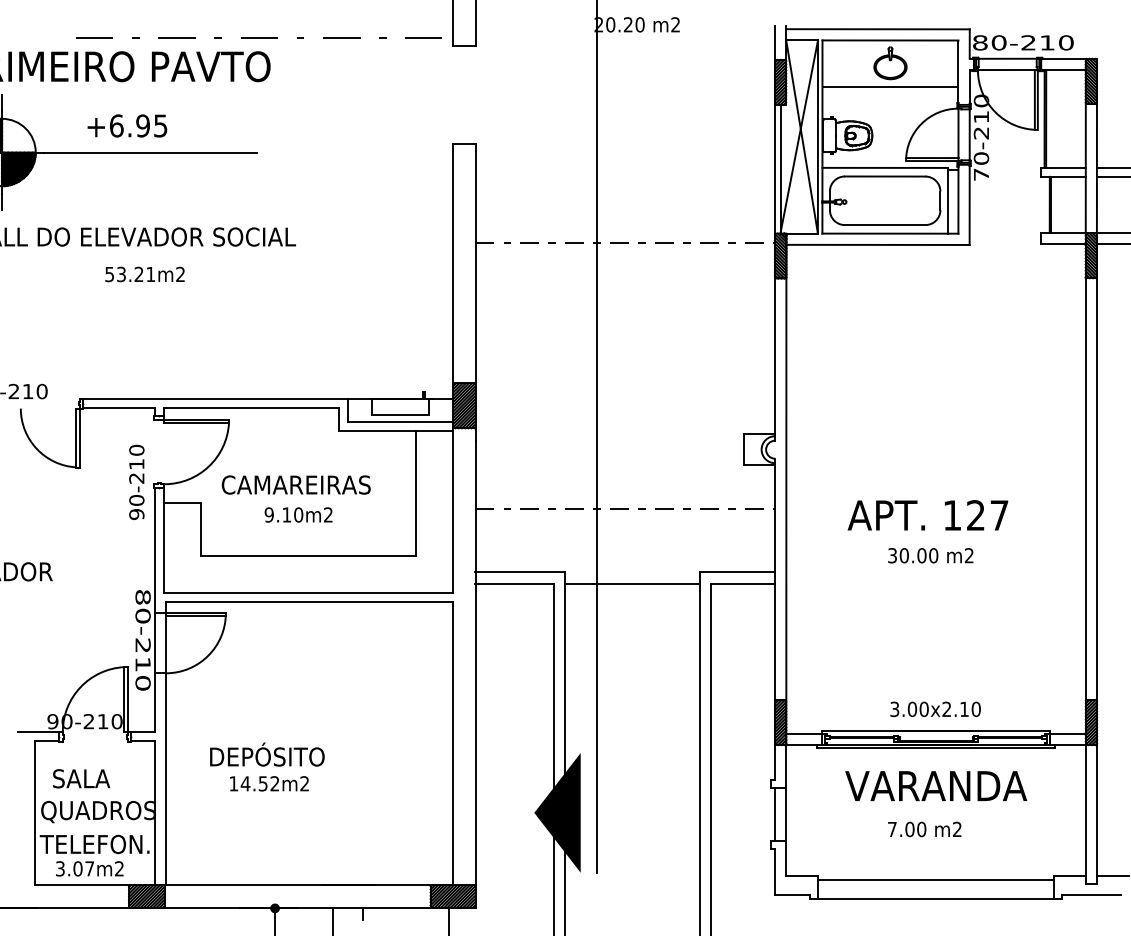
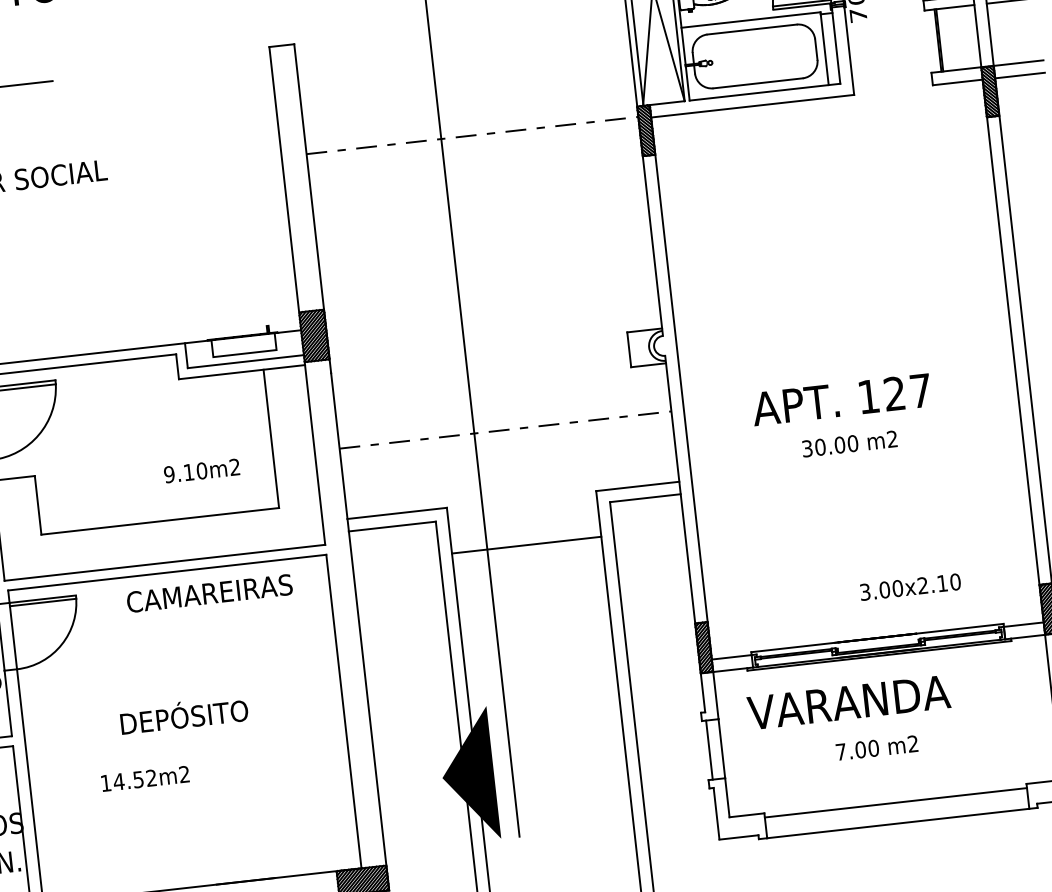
text: (295, 484) -> (208, 593), moved
text: (298, 514) -> (201, 470), moved
line: (632, 583) -> (526, 545), moved
text: (935, 709) -> (910, 587), moved
text: (267, 754) -> (184, 714), moved
text: (936, 785) -> (849, 701), moved

